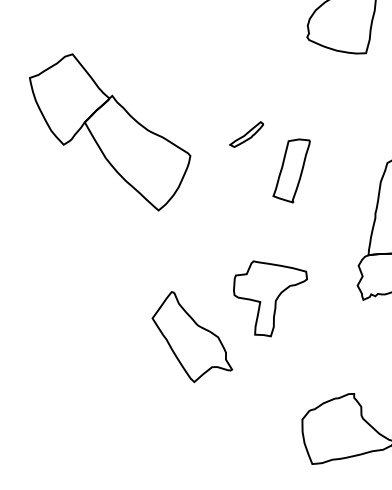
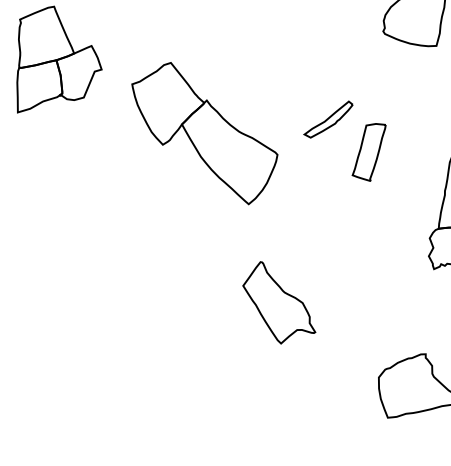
part: (109, 132) -> (204, 133), moved
part: (246, 134) -> (328, 119), size x1.6
part: (269, 299) -> (349, 268), removed

